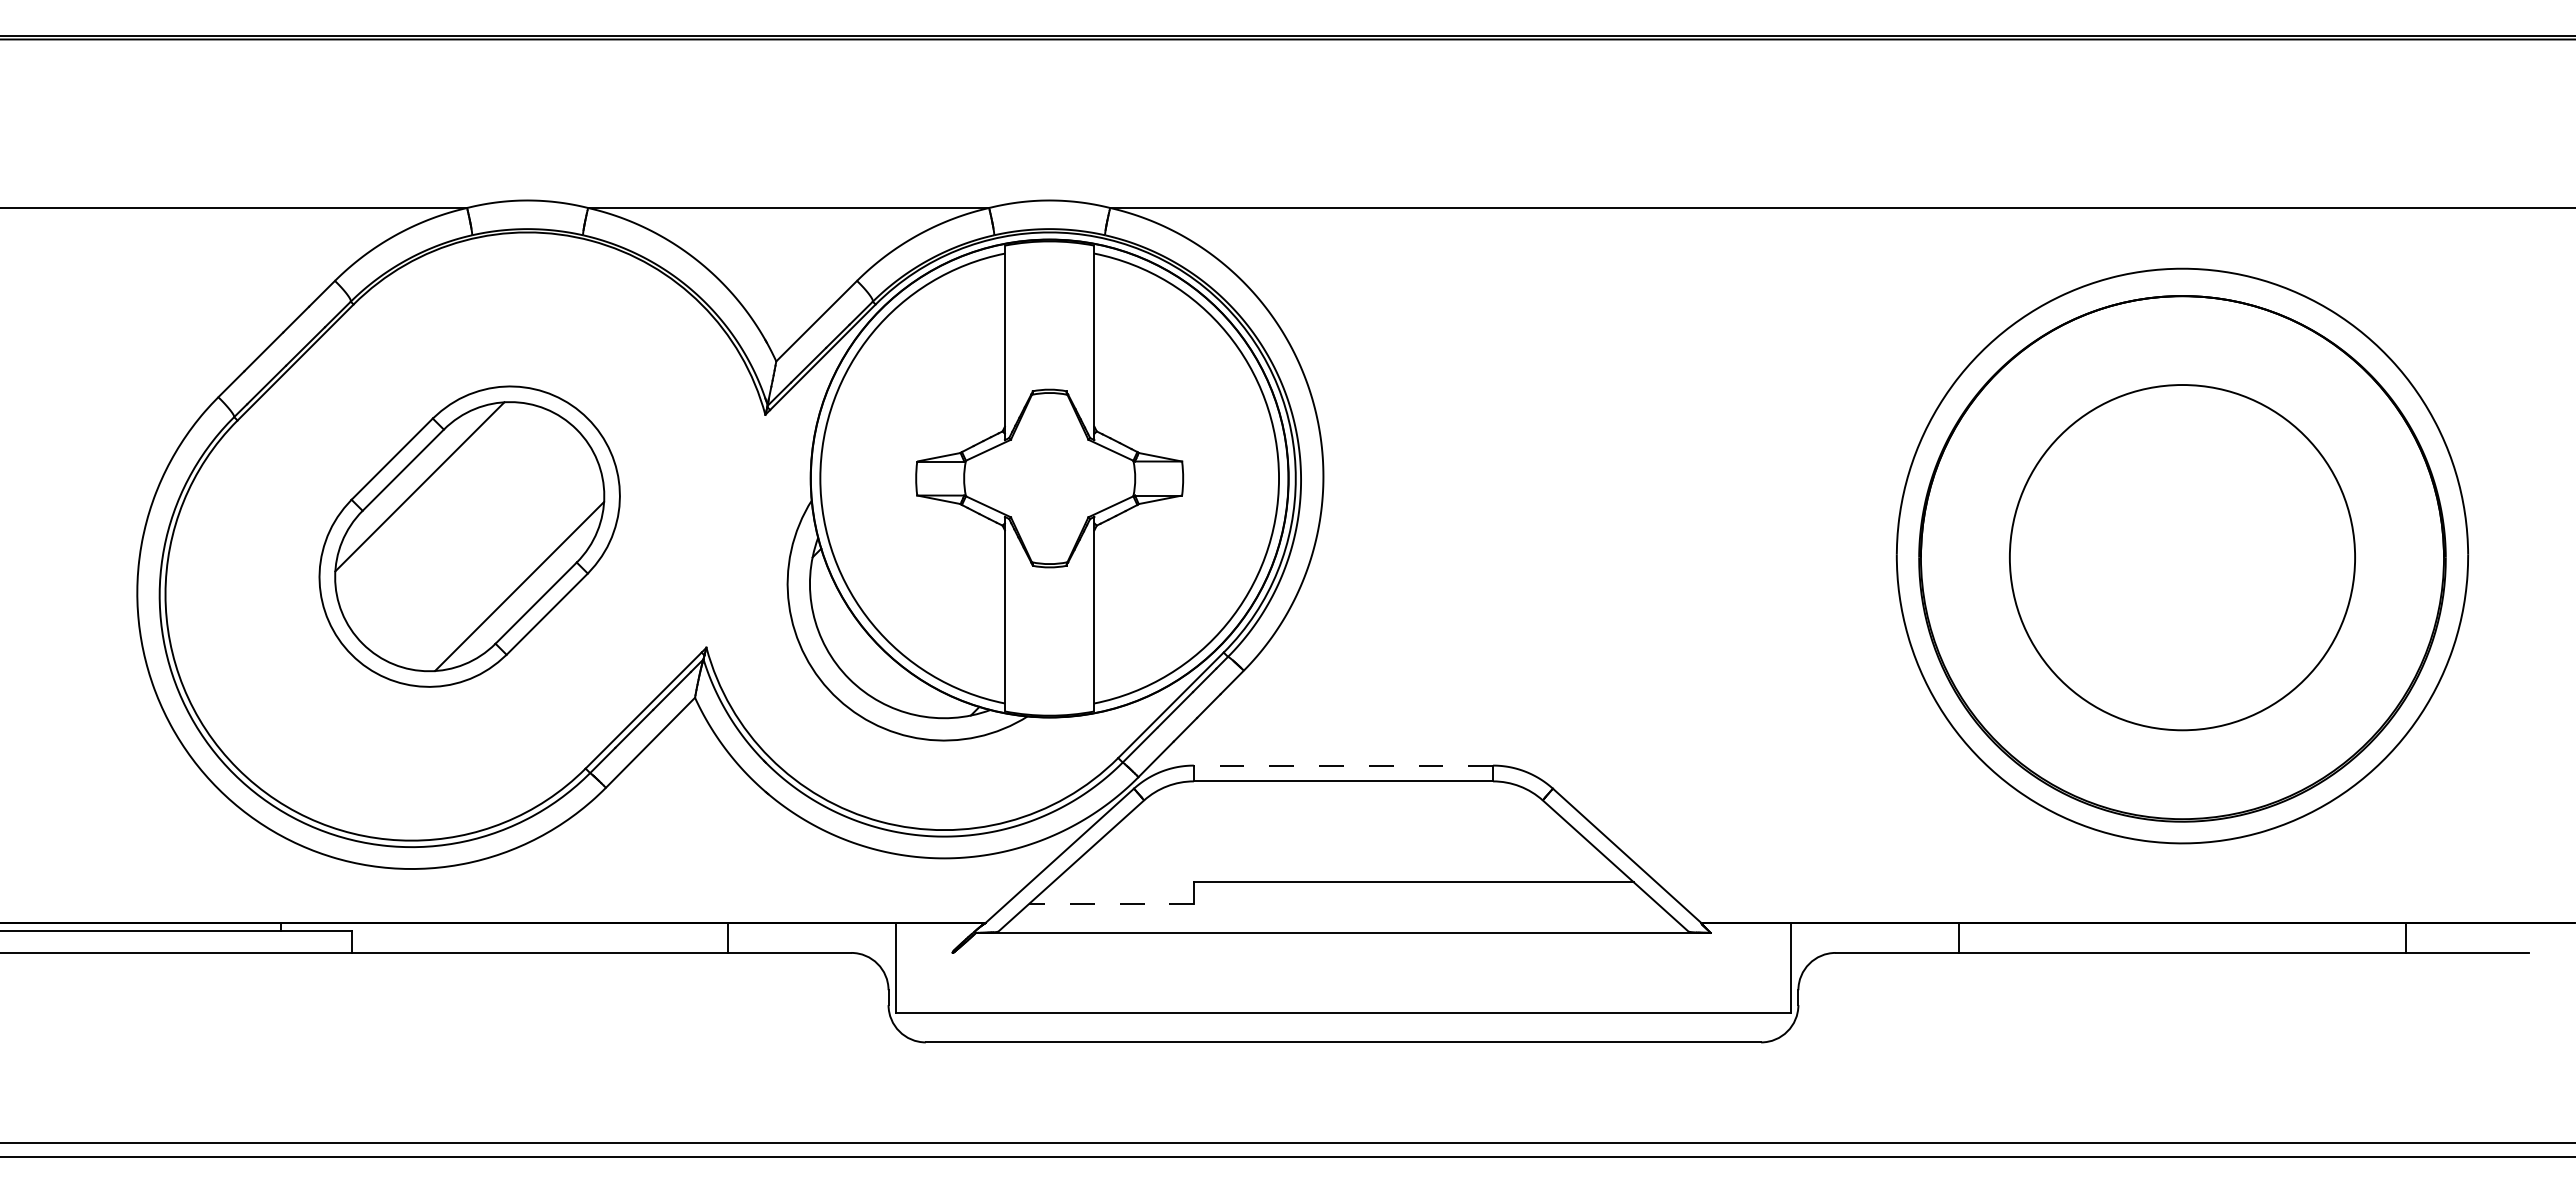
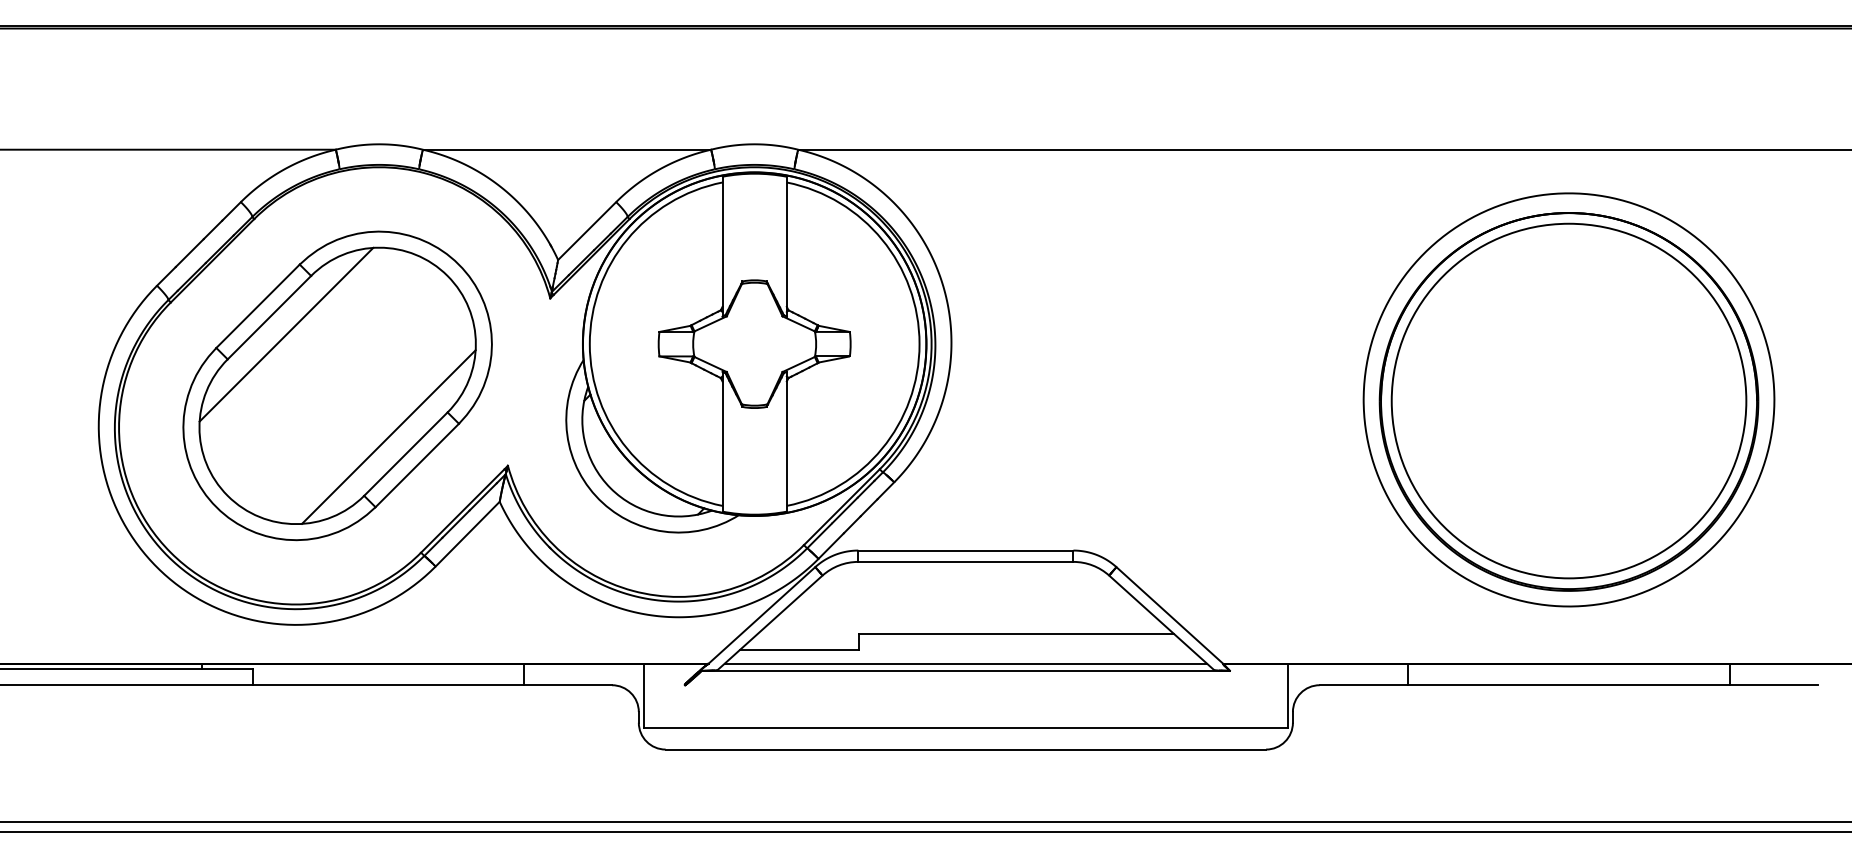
part: (469, 536) -> (337, 385), size x1.43
circle: (2182, 557) -> (1569, 400), size x1.43
line: (1343, 765) -> (965, 550), dashed -> solid
line: (1111, 904) -> (799, 650), dashed -> solid
line: (1343, 923) -> (965, 664), added

